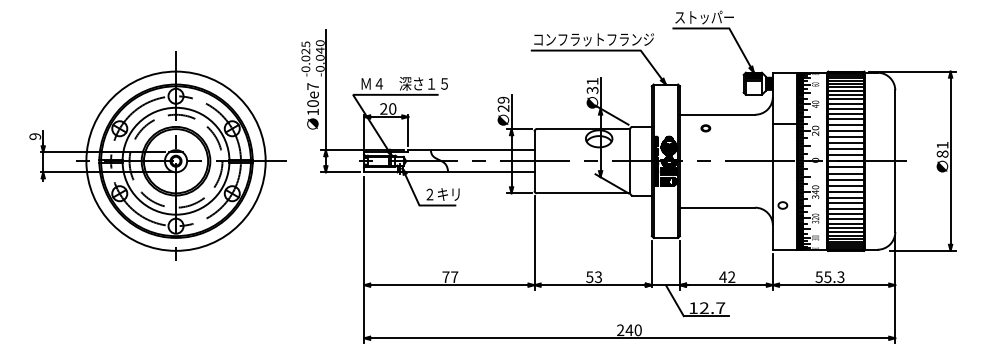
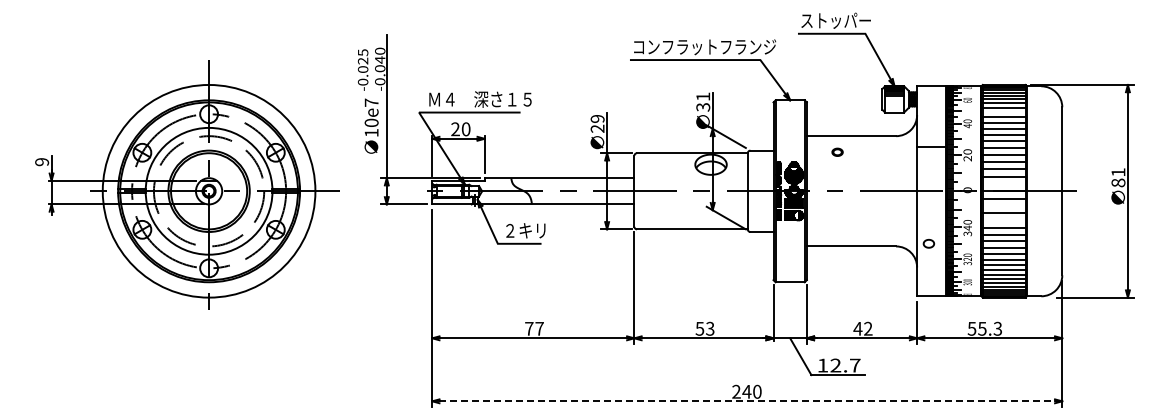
line: (845, 94) -> (1003, 112), removed
line: (845, 154) -> (1003, 183), removed
line: (845, 174) -> (1003, 206), removed
line: (845, 185) -> (1003, 220), removed
line: (629, 338) -> (746, 401), solid -> dashed

